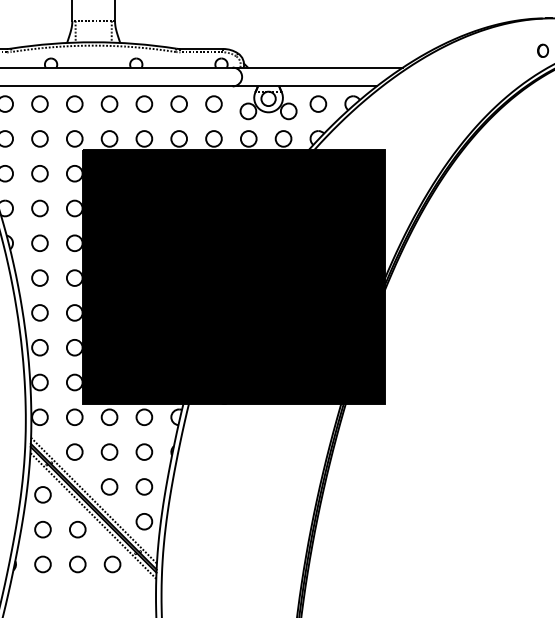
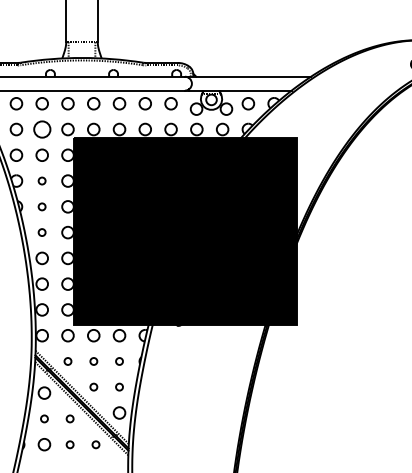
circle: (38, 138) -> (41, 129), size x1.4
circle: (38, 207) -> (41, 180), size x0.6
circle: (38, 242) -> (41, 206), size x0.6
circle: (38, 277) -> (41, 232), size x0.6
circle: (74, 452) -> (67, 361), size x0.6
circle: (109, 452) -> (93, 361), size x0.6
circle: (144, 452) -> (119, 361), size x0.6
circle: (109, 485) -> (93, 386), size x0.6
circle: (144, 485) -> (119, 386), size x0.6
circle: (43, 529) -> (44, 418), size x0.6
circle: (76, 529) -> (69, 418), size x0.6
circle: (76, 564) -> (69, 444), size x0.6
circle: (111, 564) -> (95, 444), size x0.6

